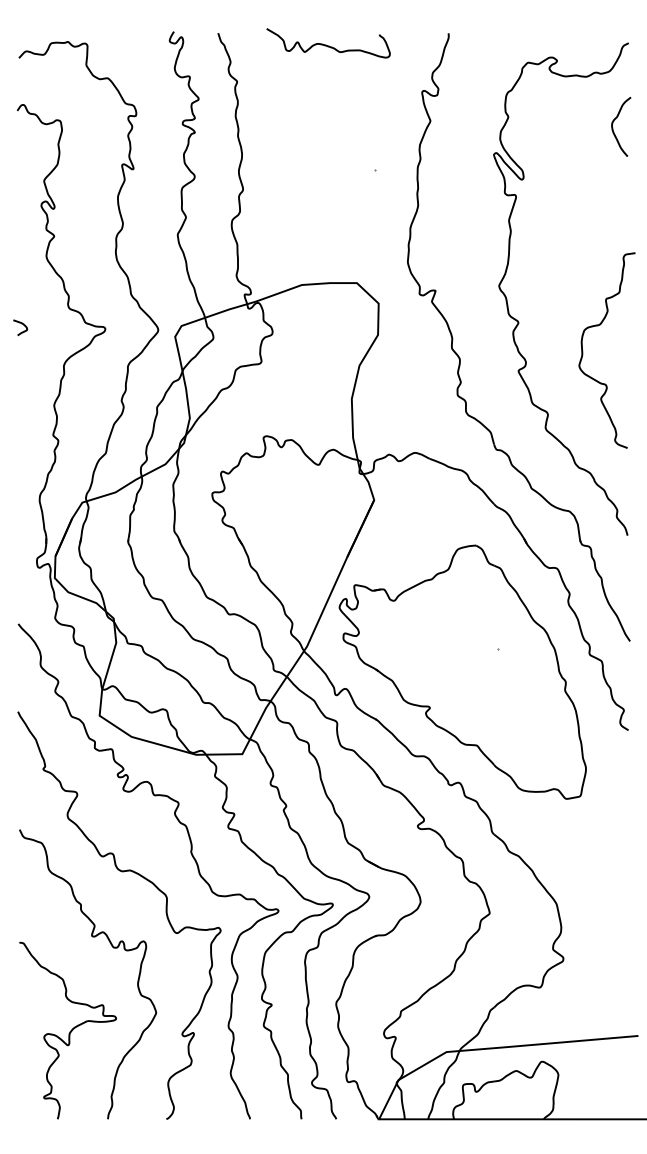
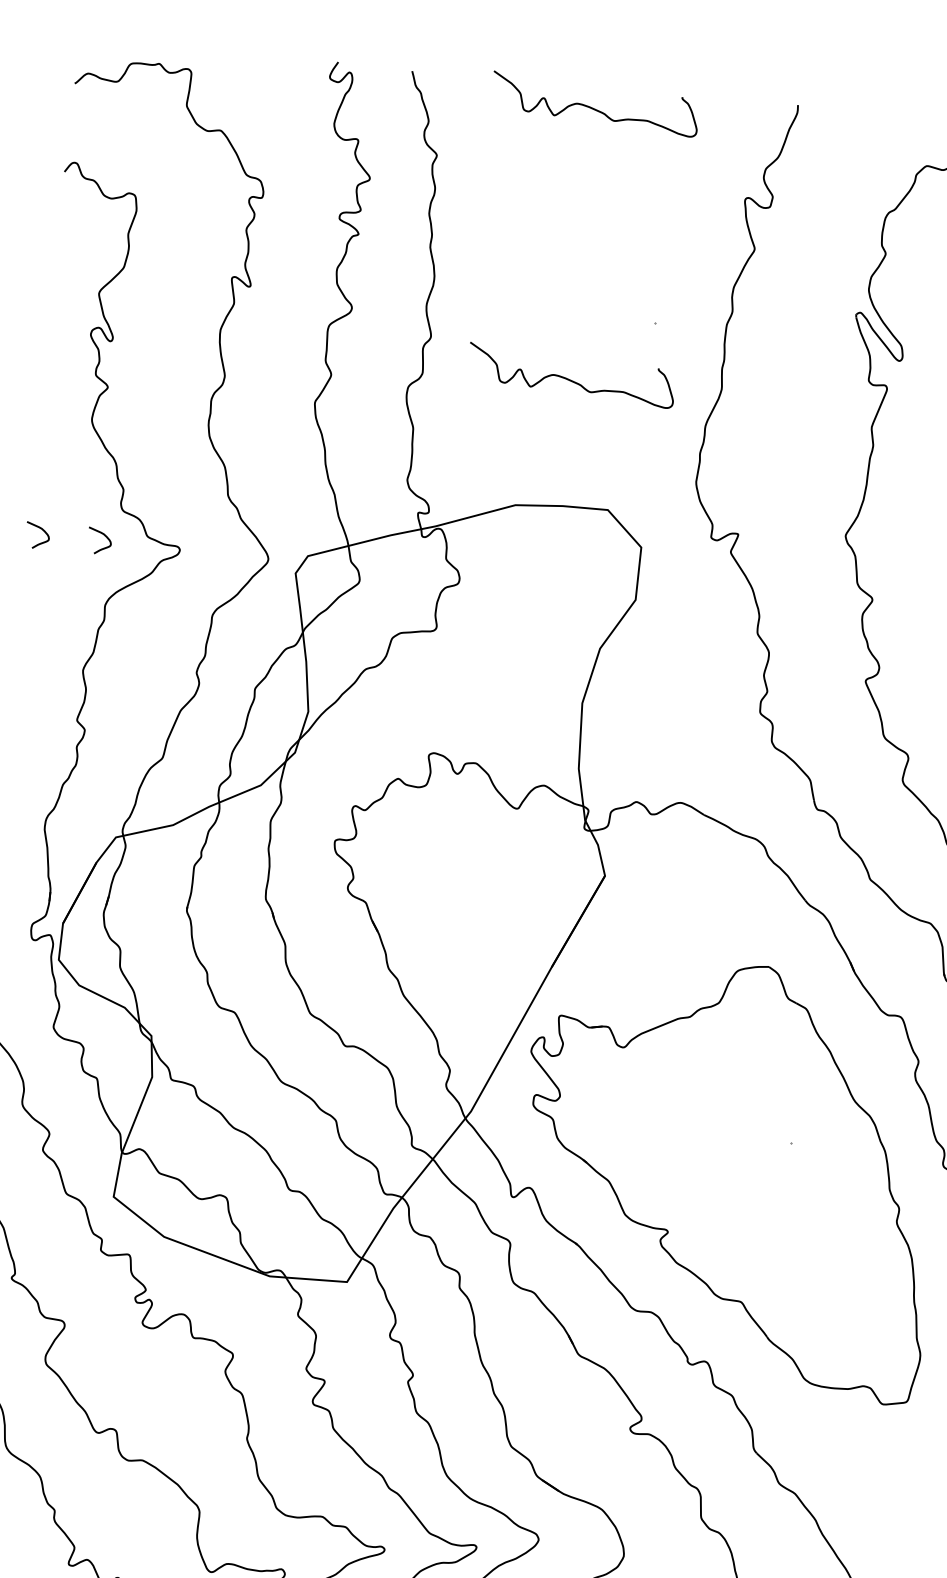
curve: (328, 207) -> (571, 379), added
curve: (58, 324) -> (102, 535), added

